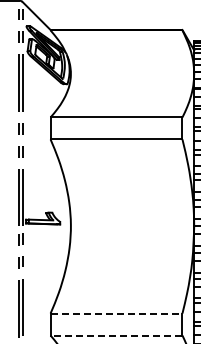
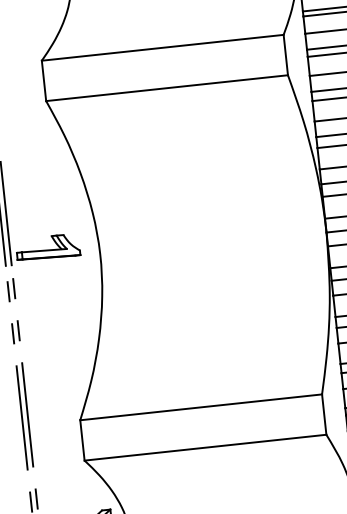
line: (116, 313) -> (201, 407), dashed -> solid
line: (116, 335) -> (205, 447), dashed -> solid

